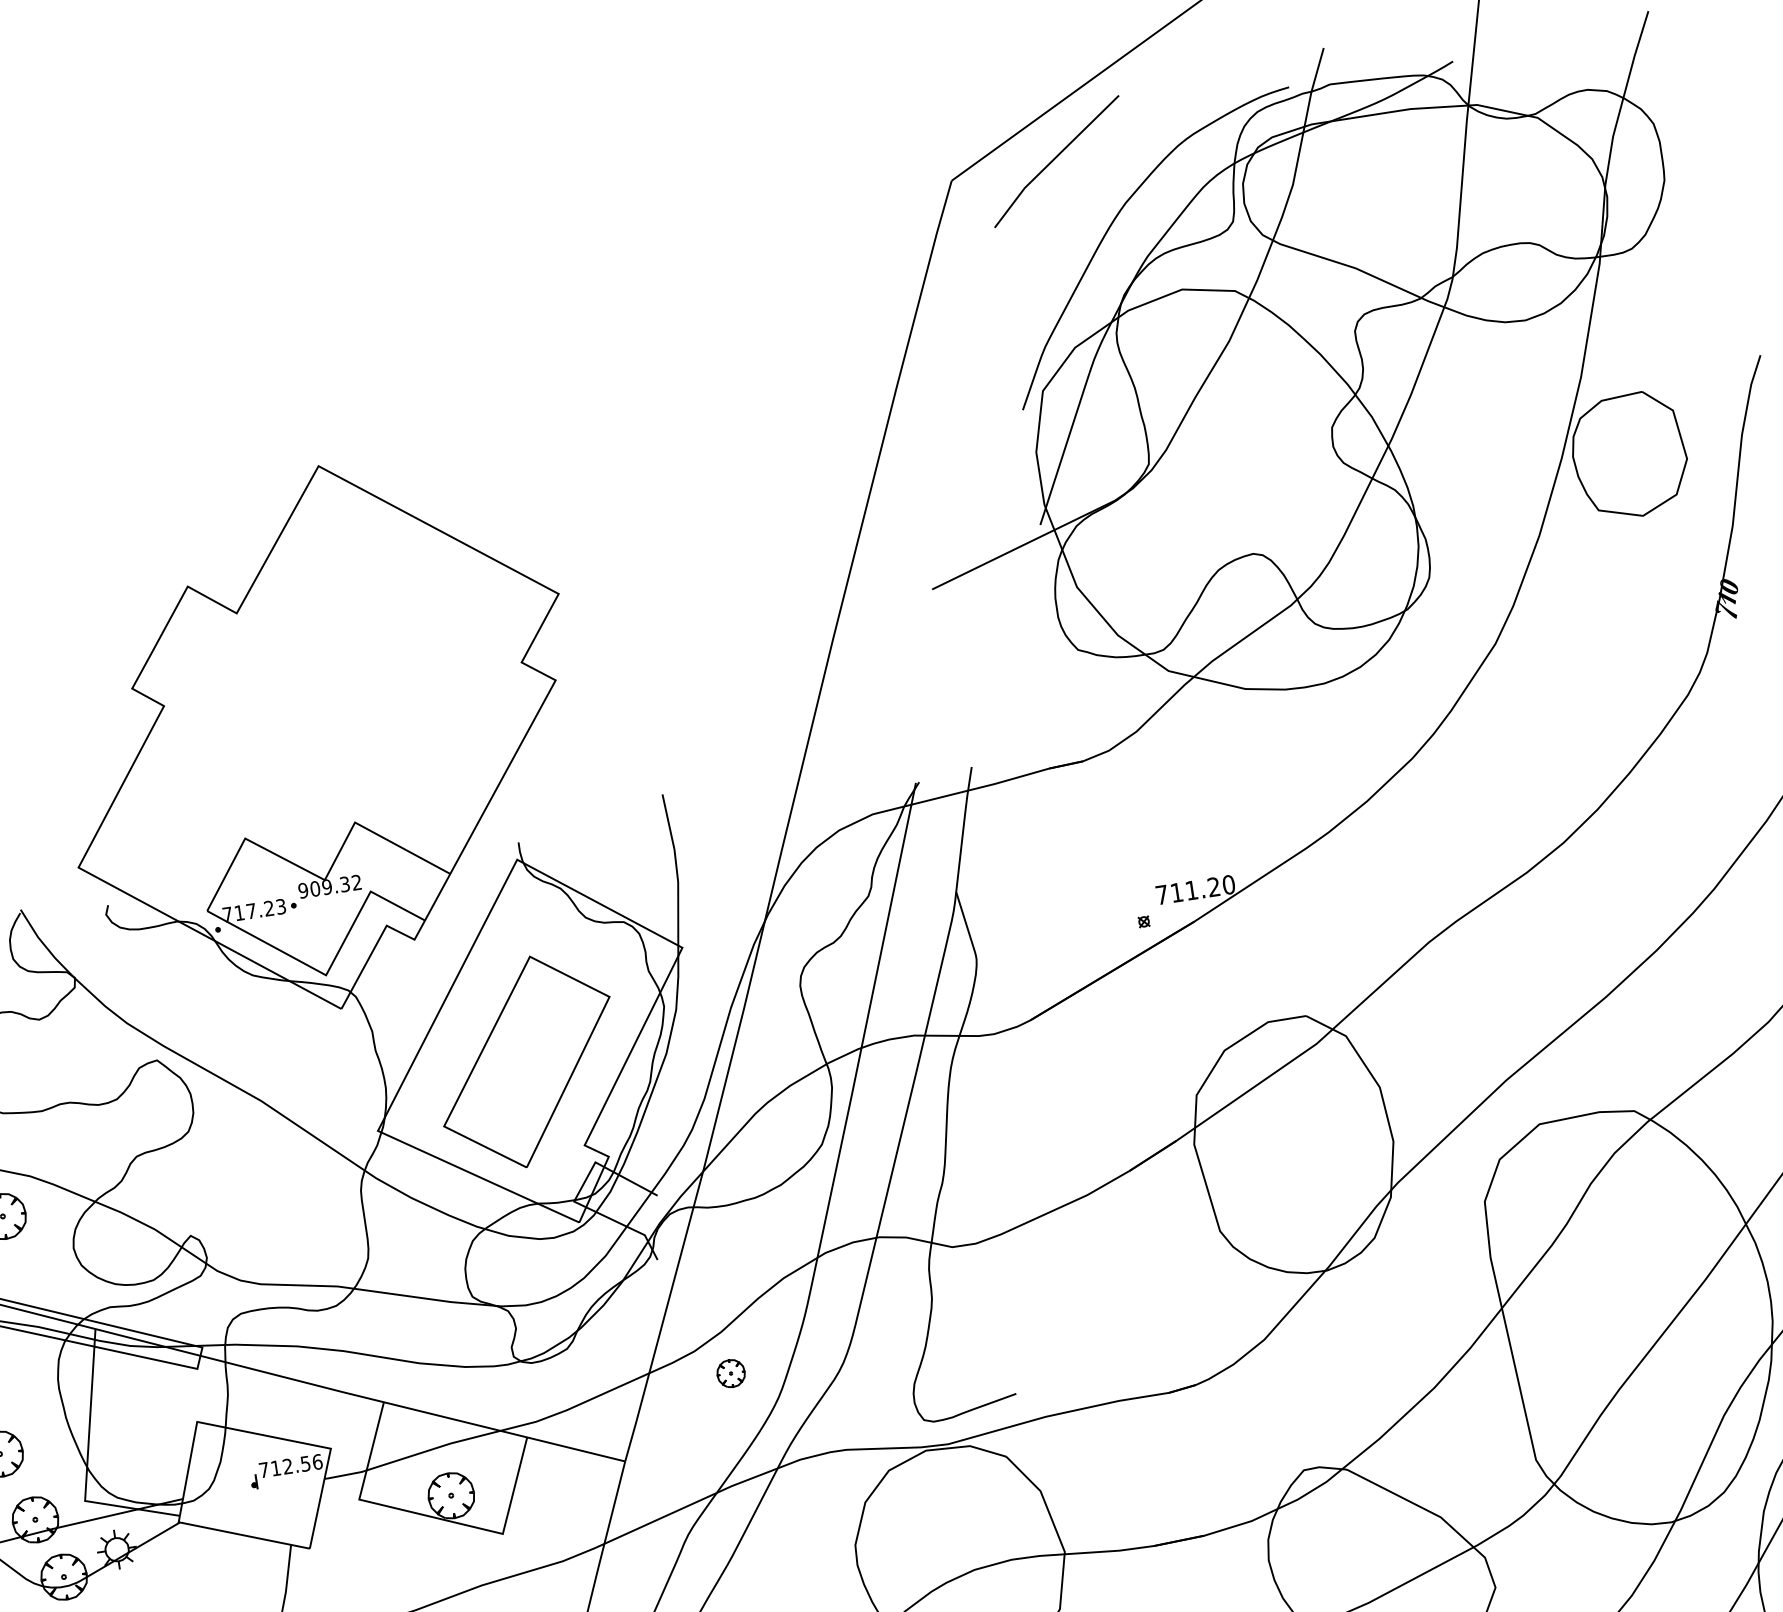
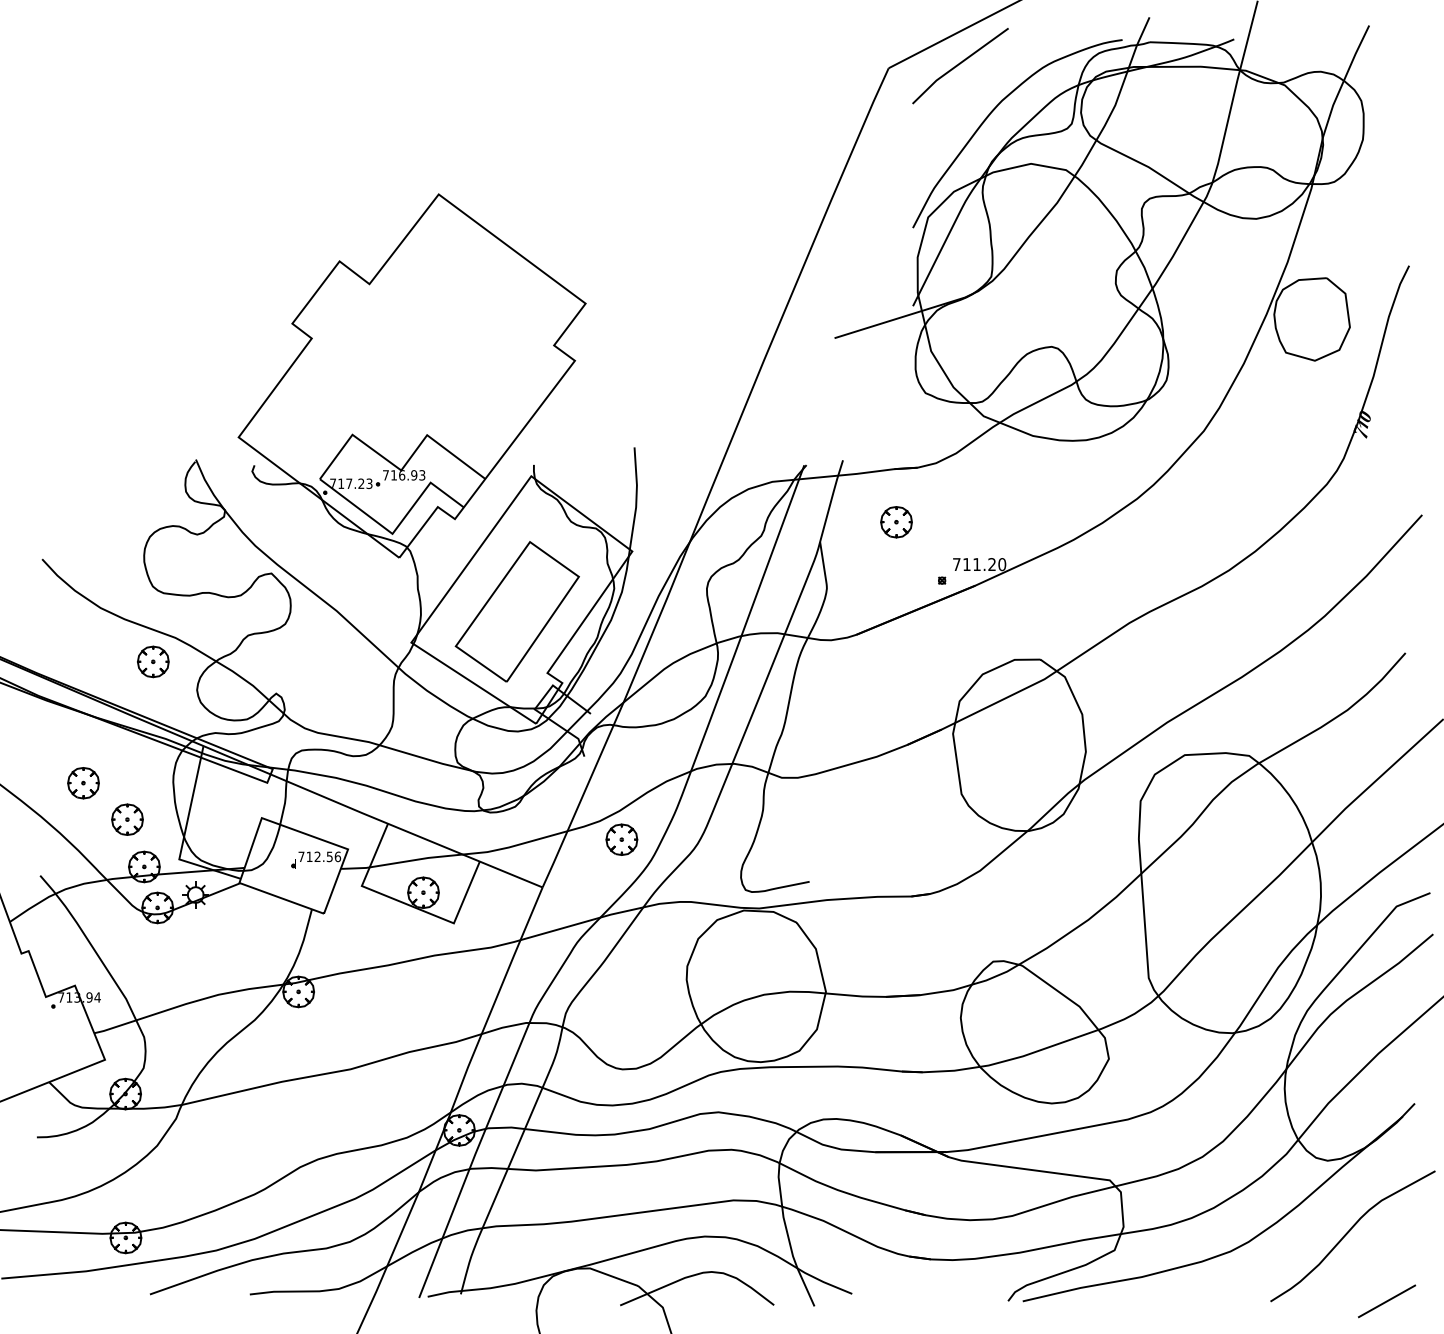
part: (1064, 846) -> (896, 522), added
text: (329, 887) -> (403, 475), 909.32 -> 716.93
part: (730, 1373) -> (621, 839), size x1.67

